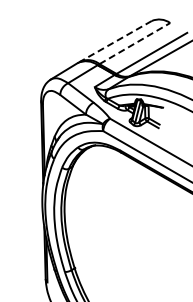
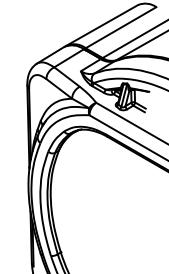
line: (115, 41) -> (101, 25), dashed -> solid
line: (134, 43) -> (120, 27), dashed -> solid

